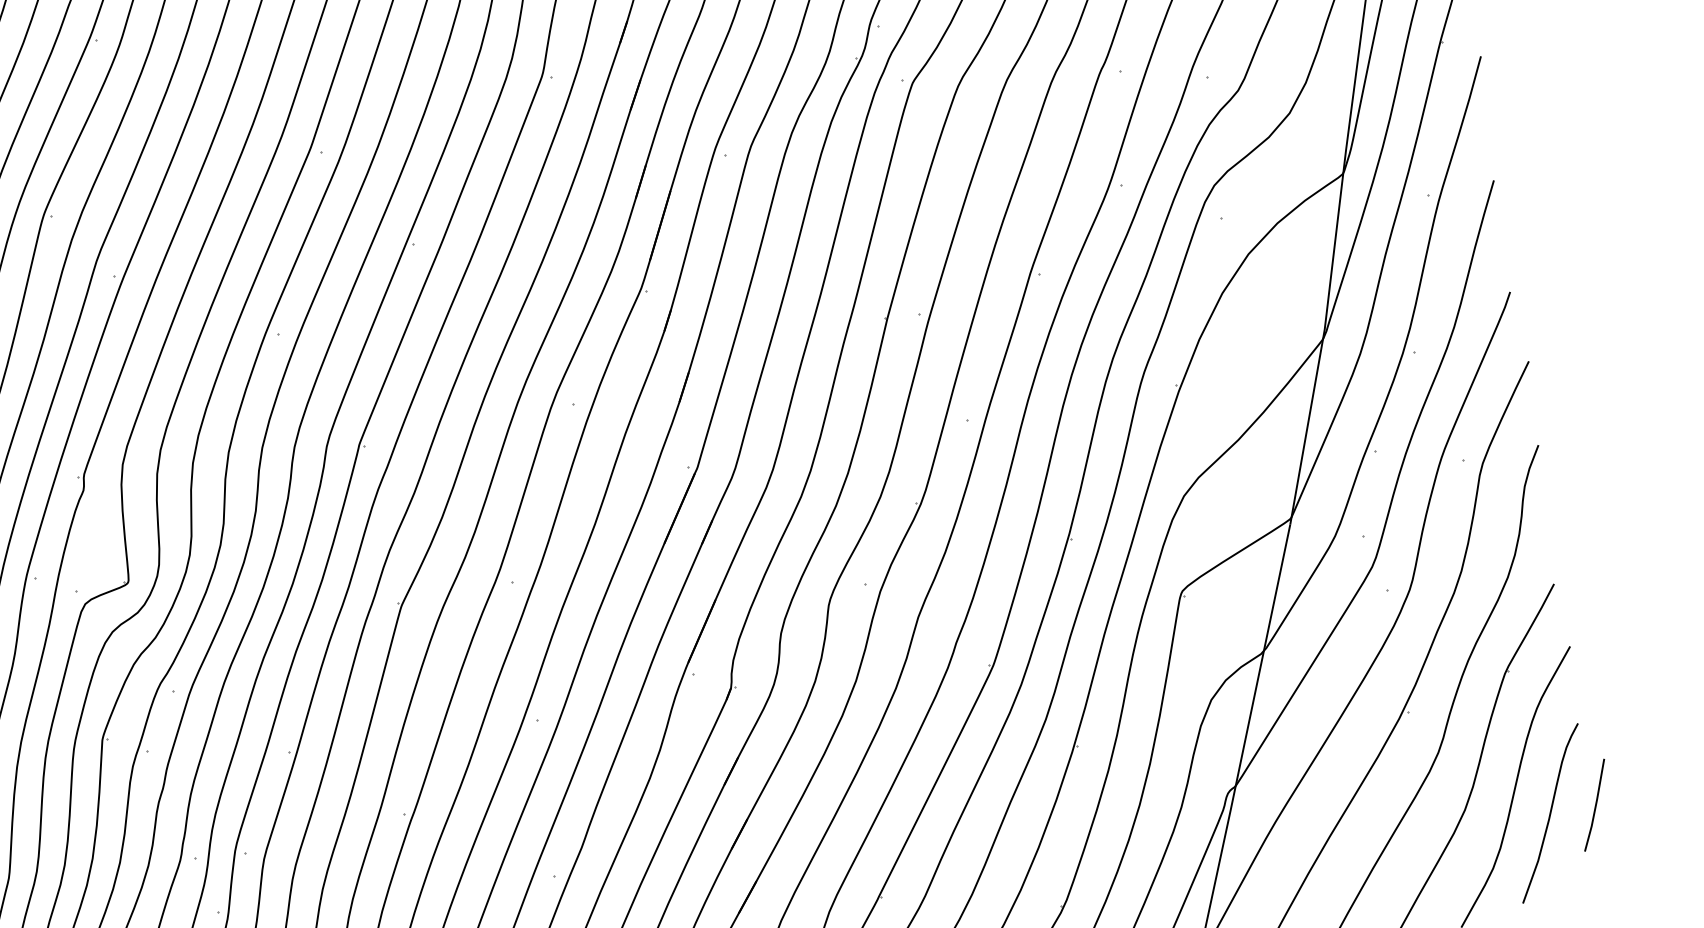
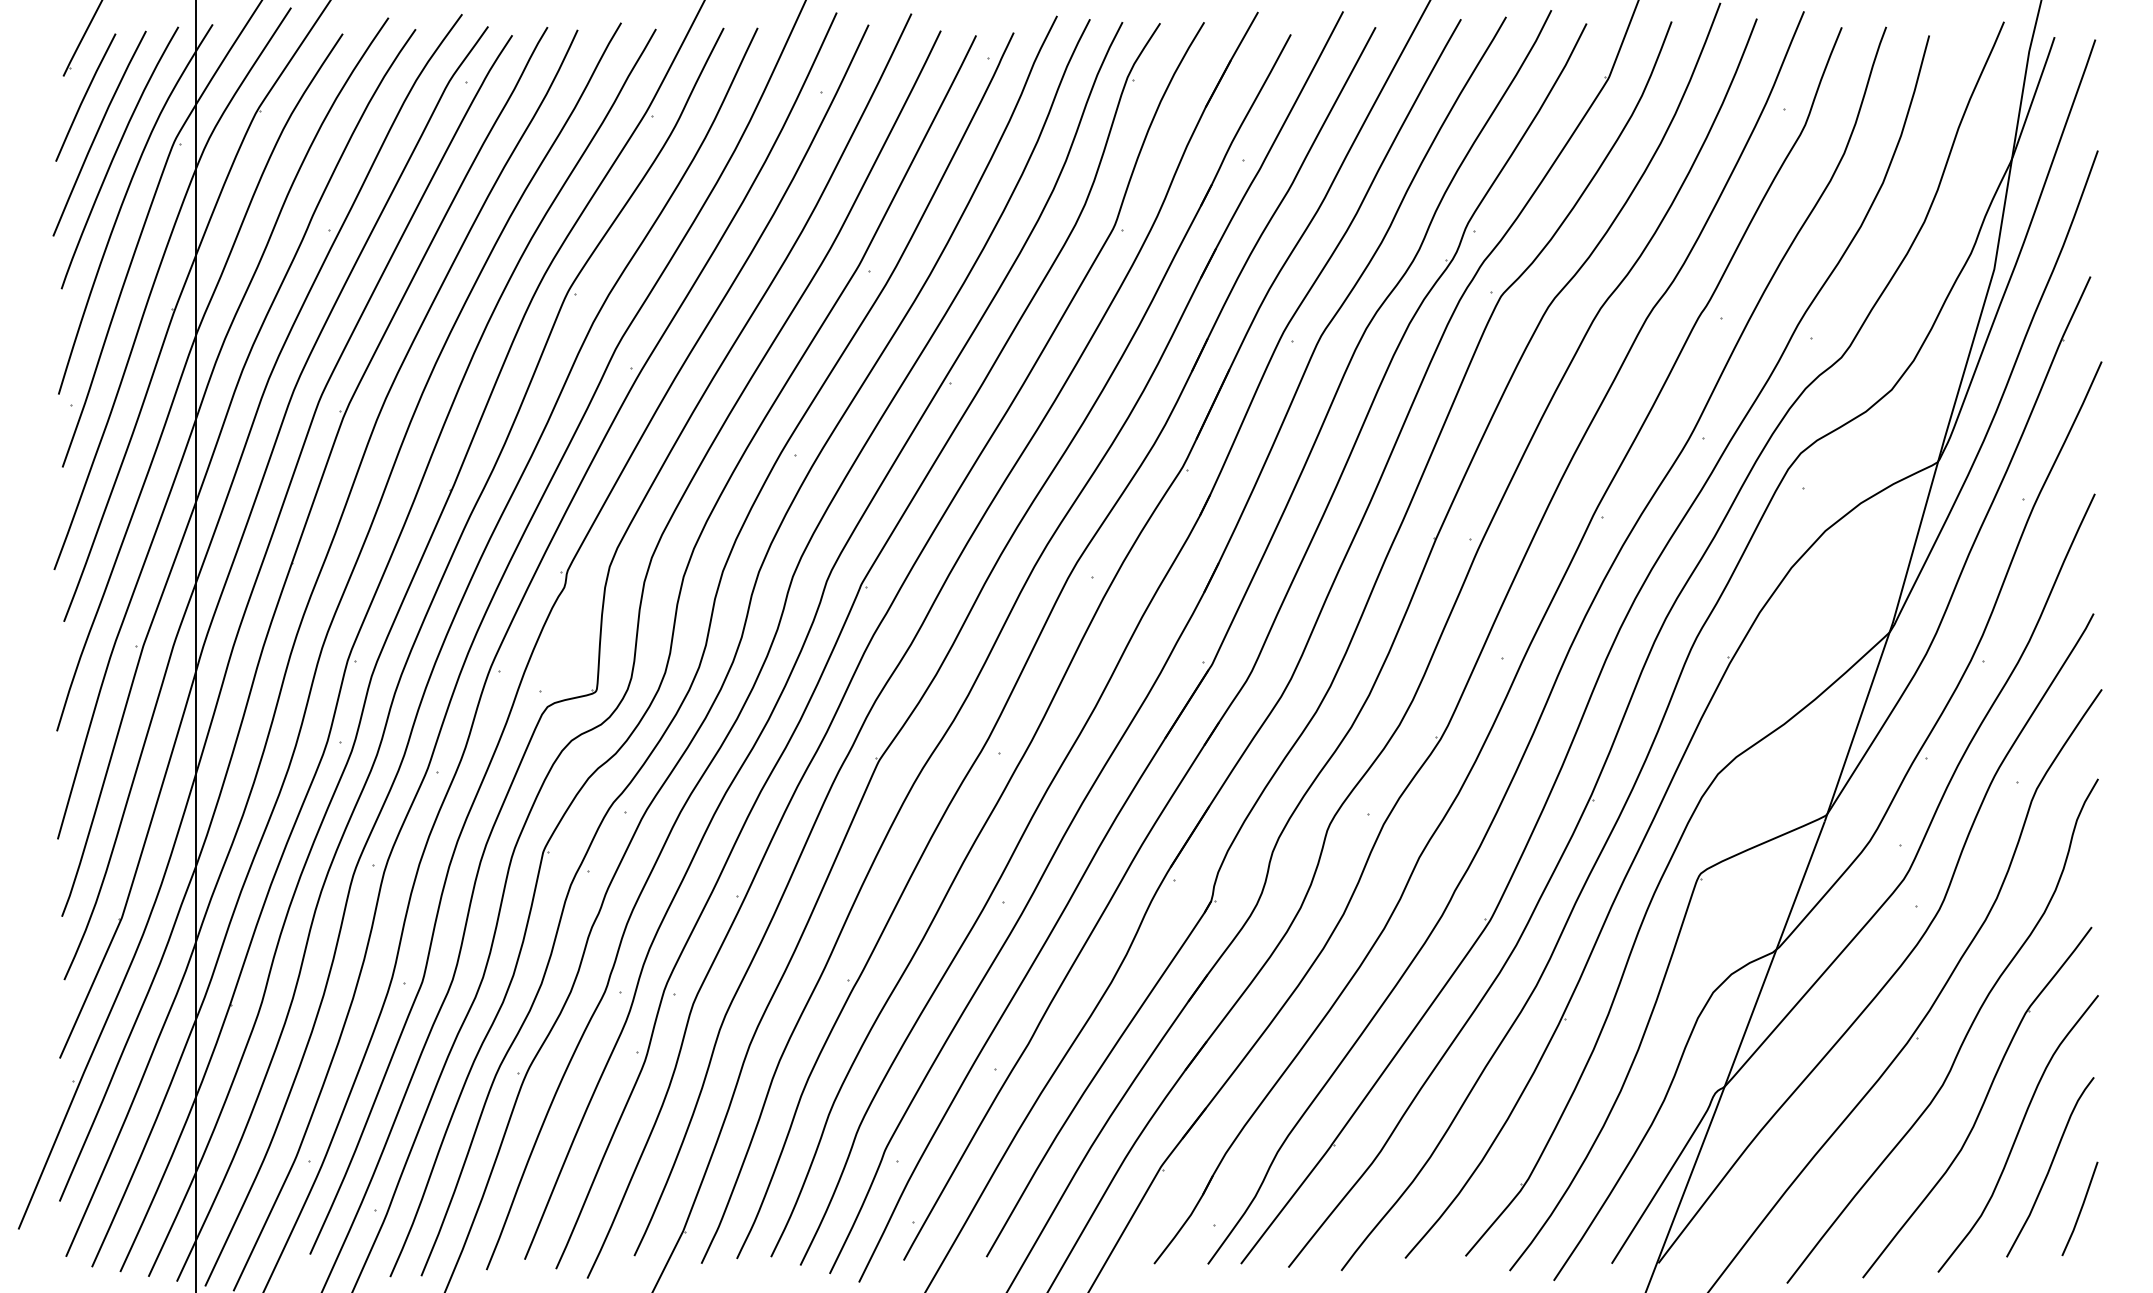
line: (1595, 804) -> (2080, 1208), moved

